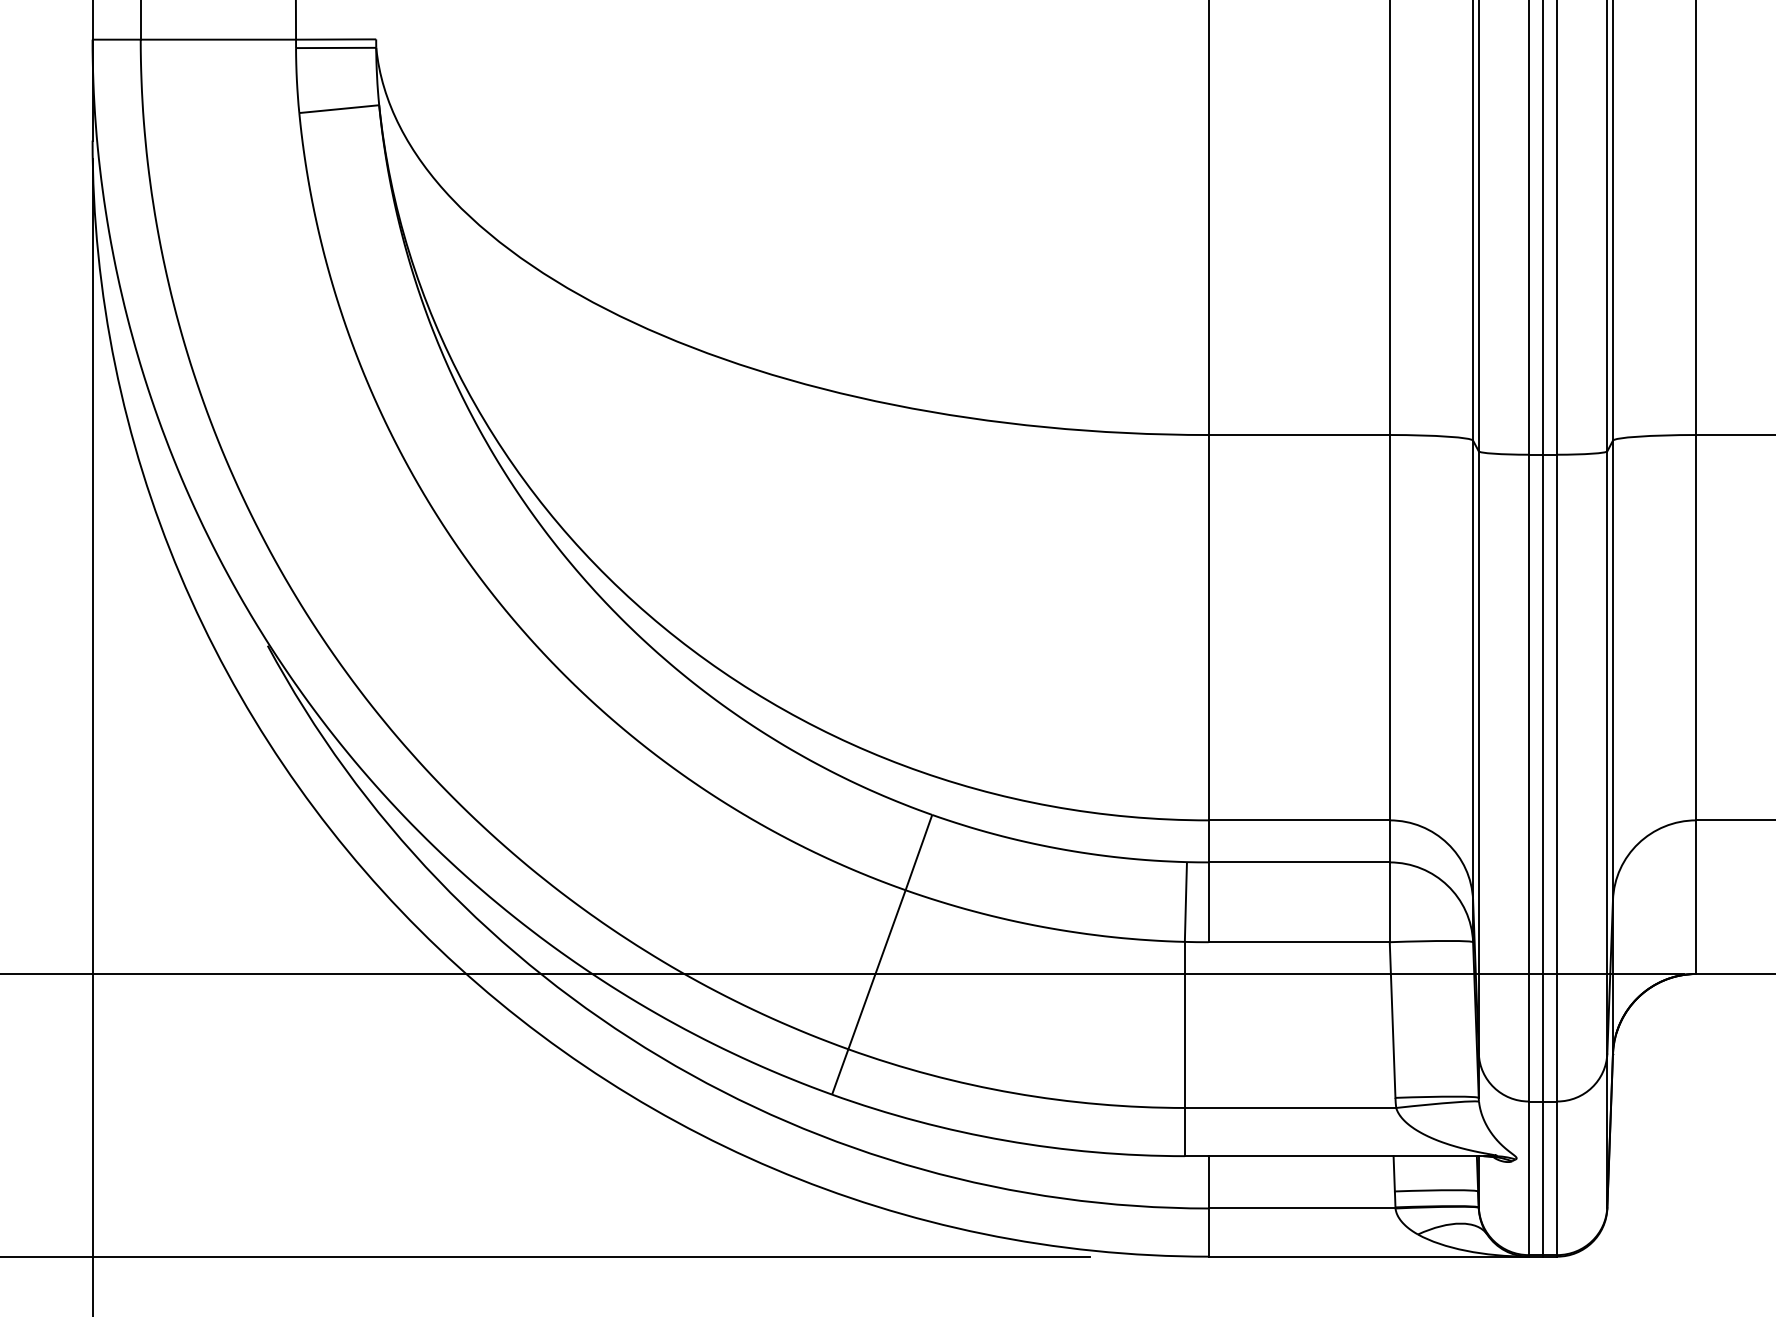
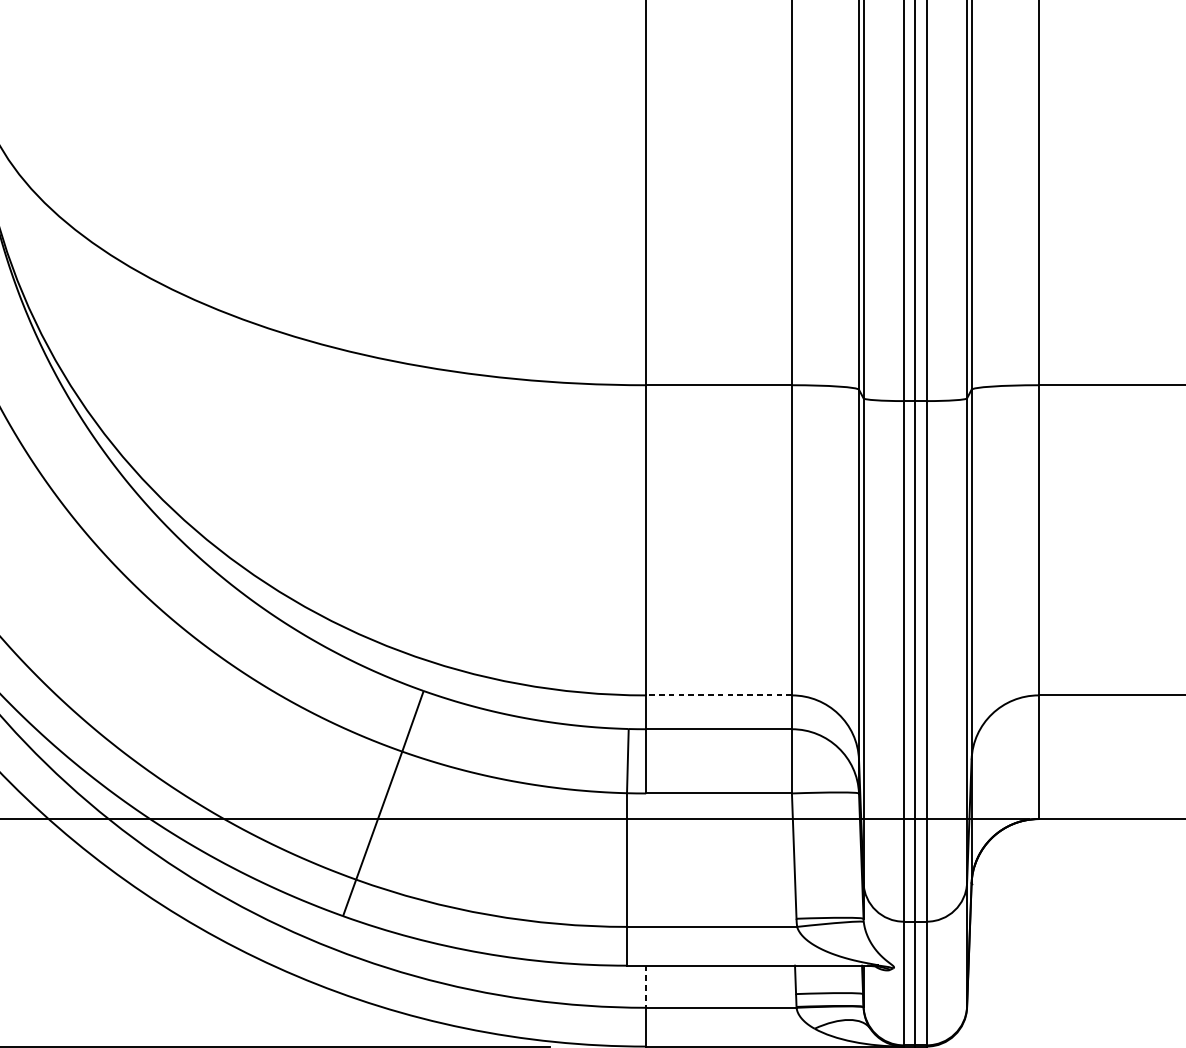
line: (1299, 820) -> (719, 695), solid -> dashed
line: (1208, 1182) -> (646, 986), solid -> dashed

